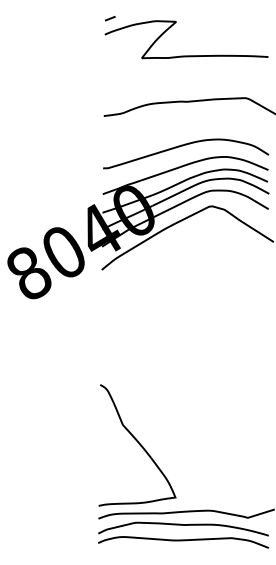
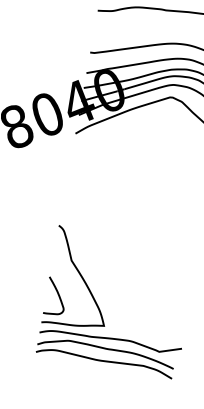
curve: (112, 468) -> (57, 294), added

